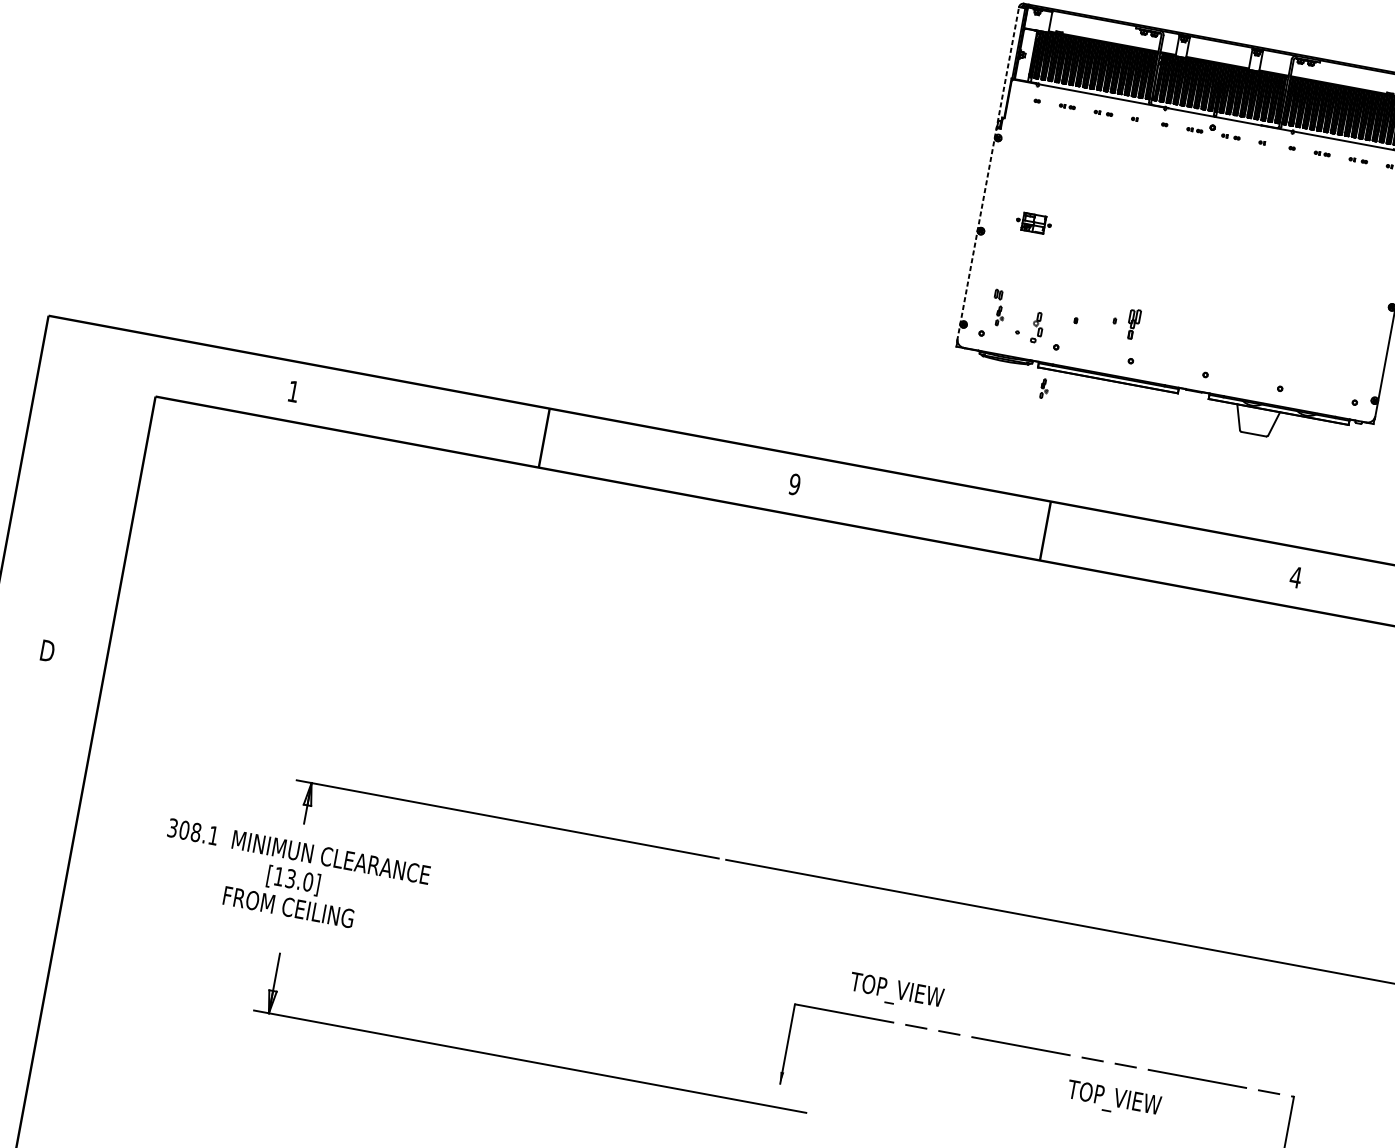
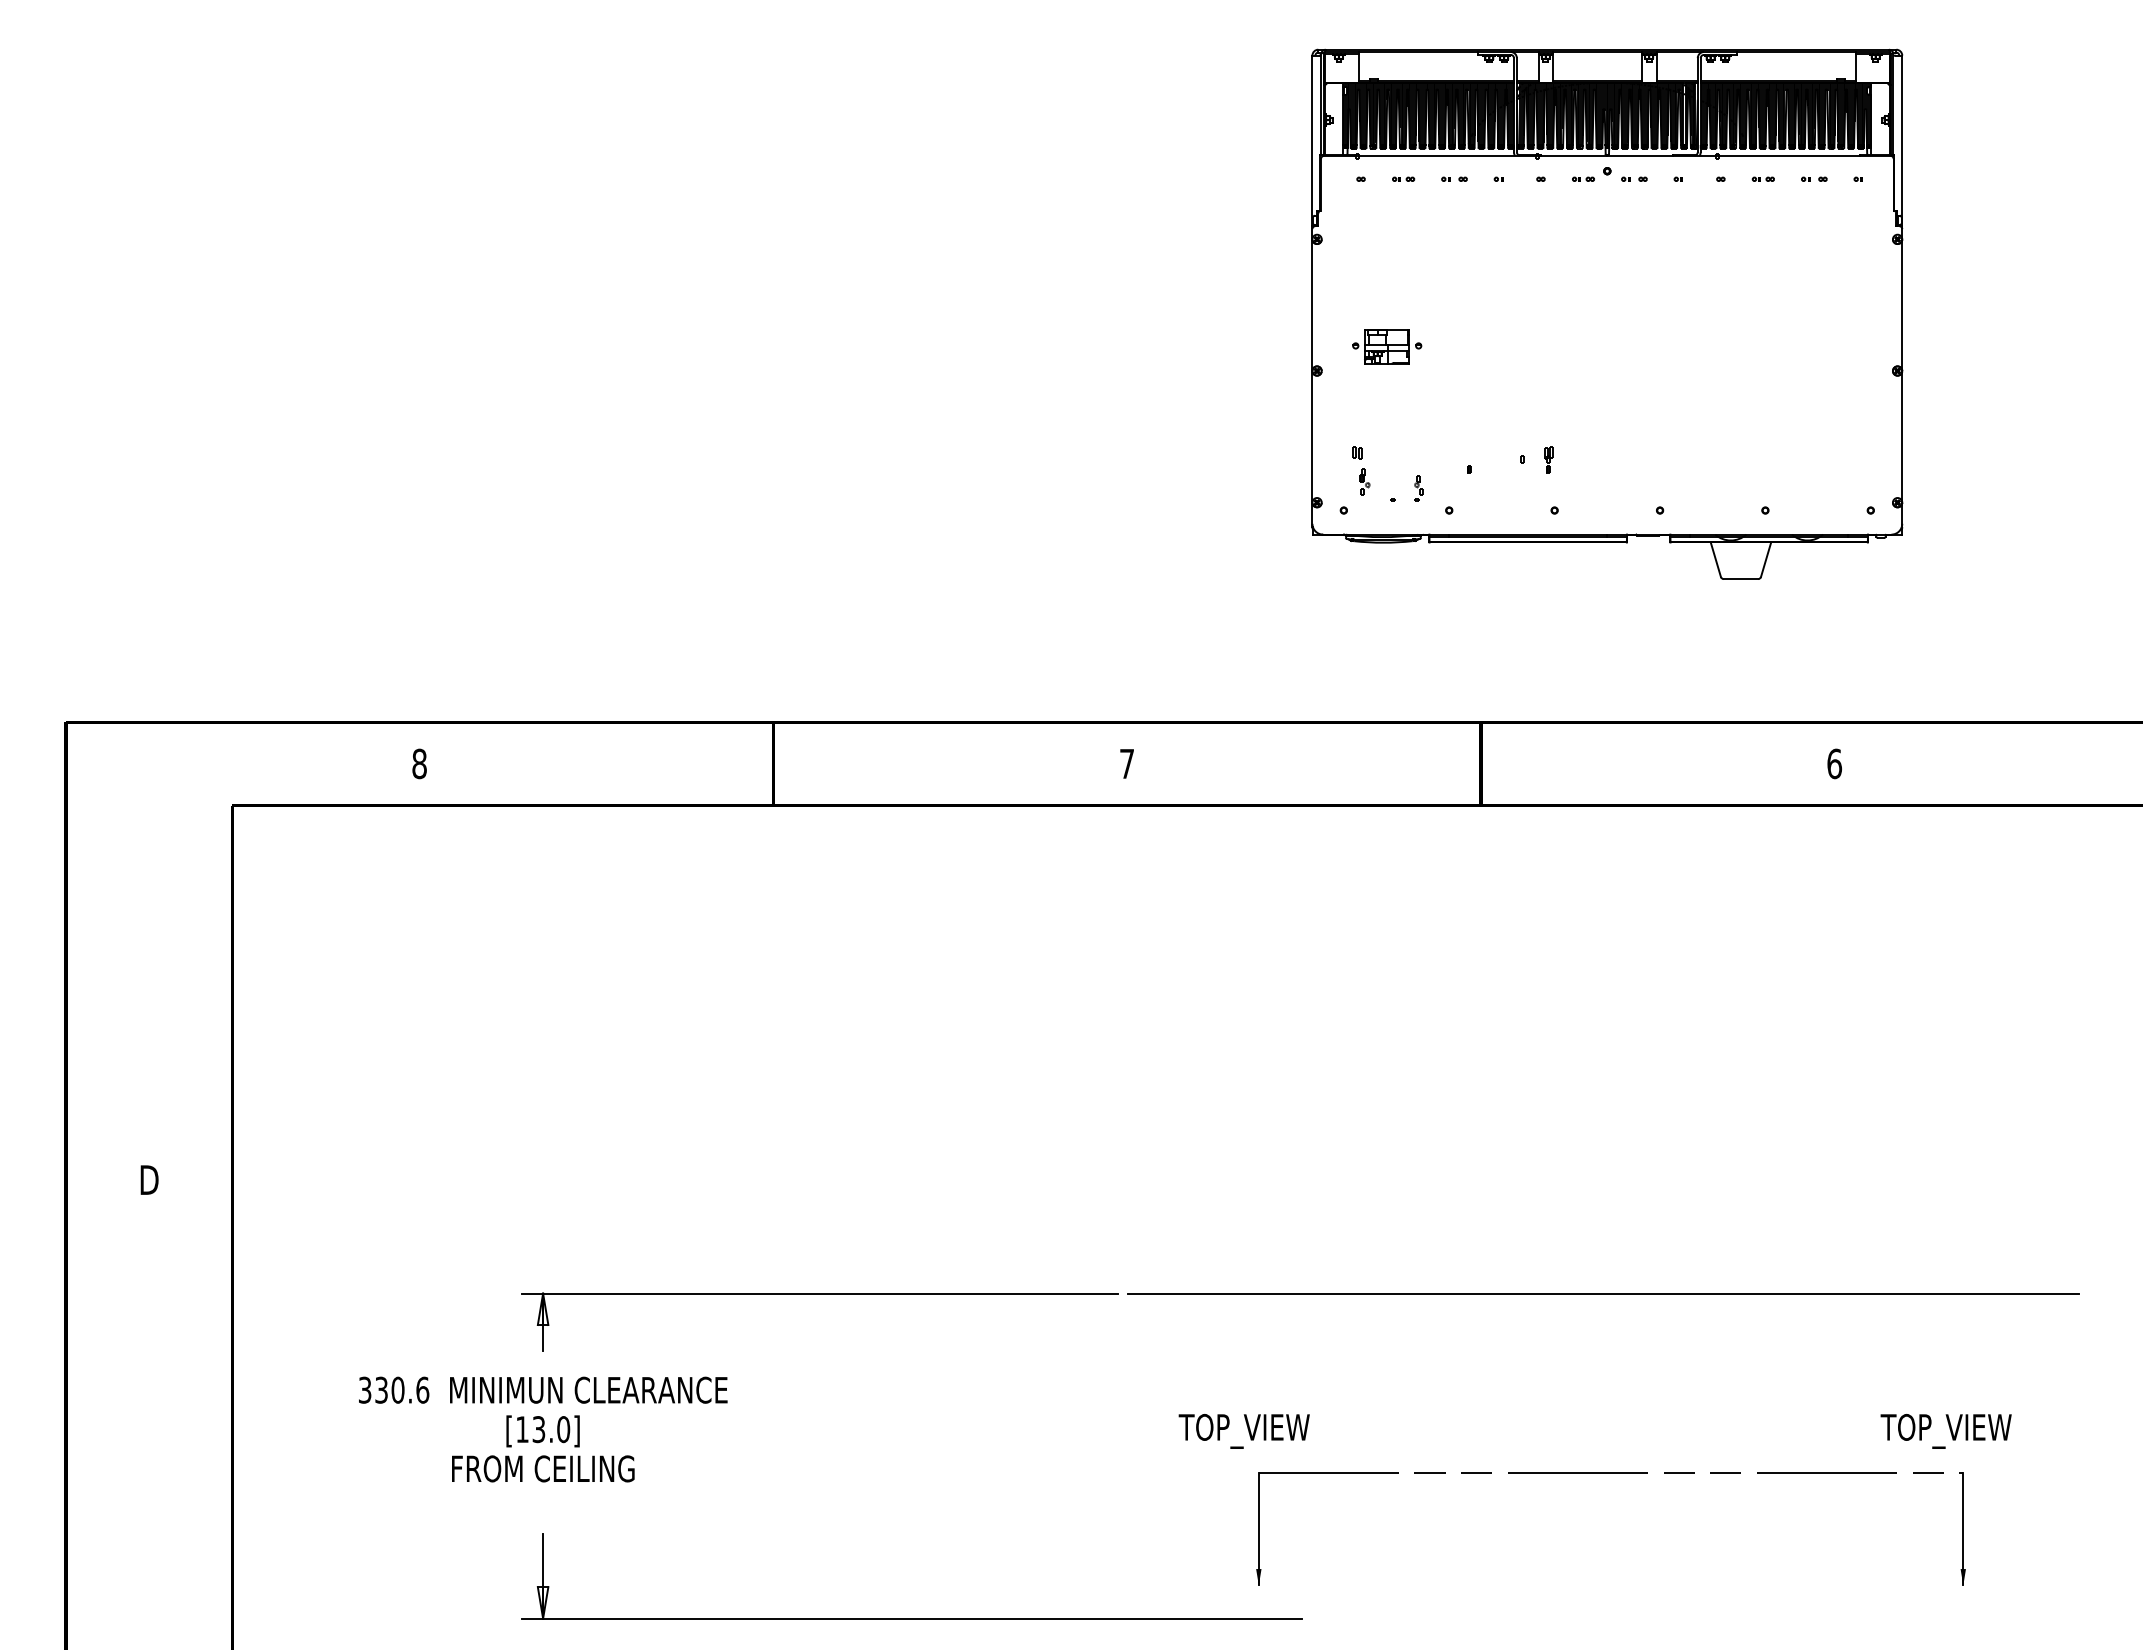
line: (988, 174) -> (1312, 291), dashed -> solid
part: (1034, 223) -> (1387, 346), size x1.43
part: (1133, 324) -> (1548, 459), size x0.62
part: (1037, 327) -> (1418, 488), size x0.62
part: (1044, 388) -> (1443, 569), removed
text: (293, 391) -> (419, 763), 1 -> 8
text: (794, 484) -> (1126, 763), 9 -> 7
text: (1295, 577) -> (1834, 763), 4 -> 6
text: (199, 832) -> (402, 1389), 308.1 -> 330.6
text: (895, 992) -> (1243, 1431), moved
text: (1113, 1100) -> (1945, 1431), moved

